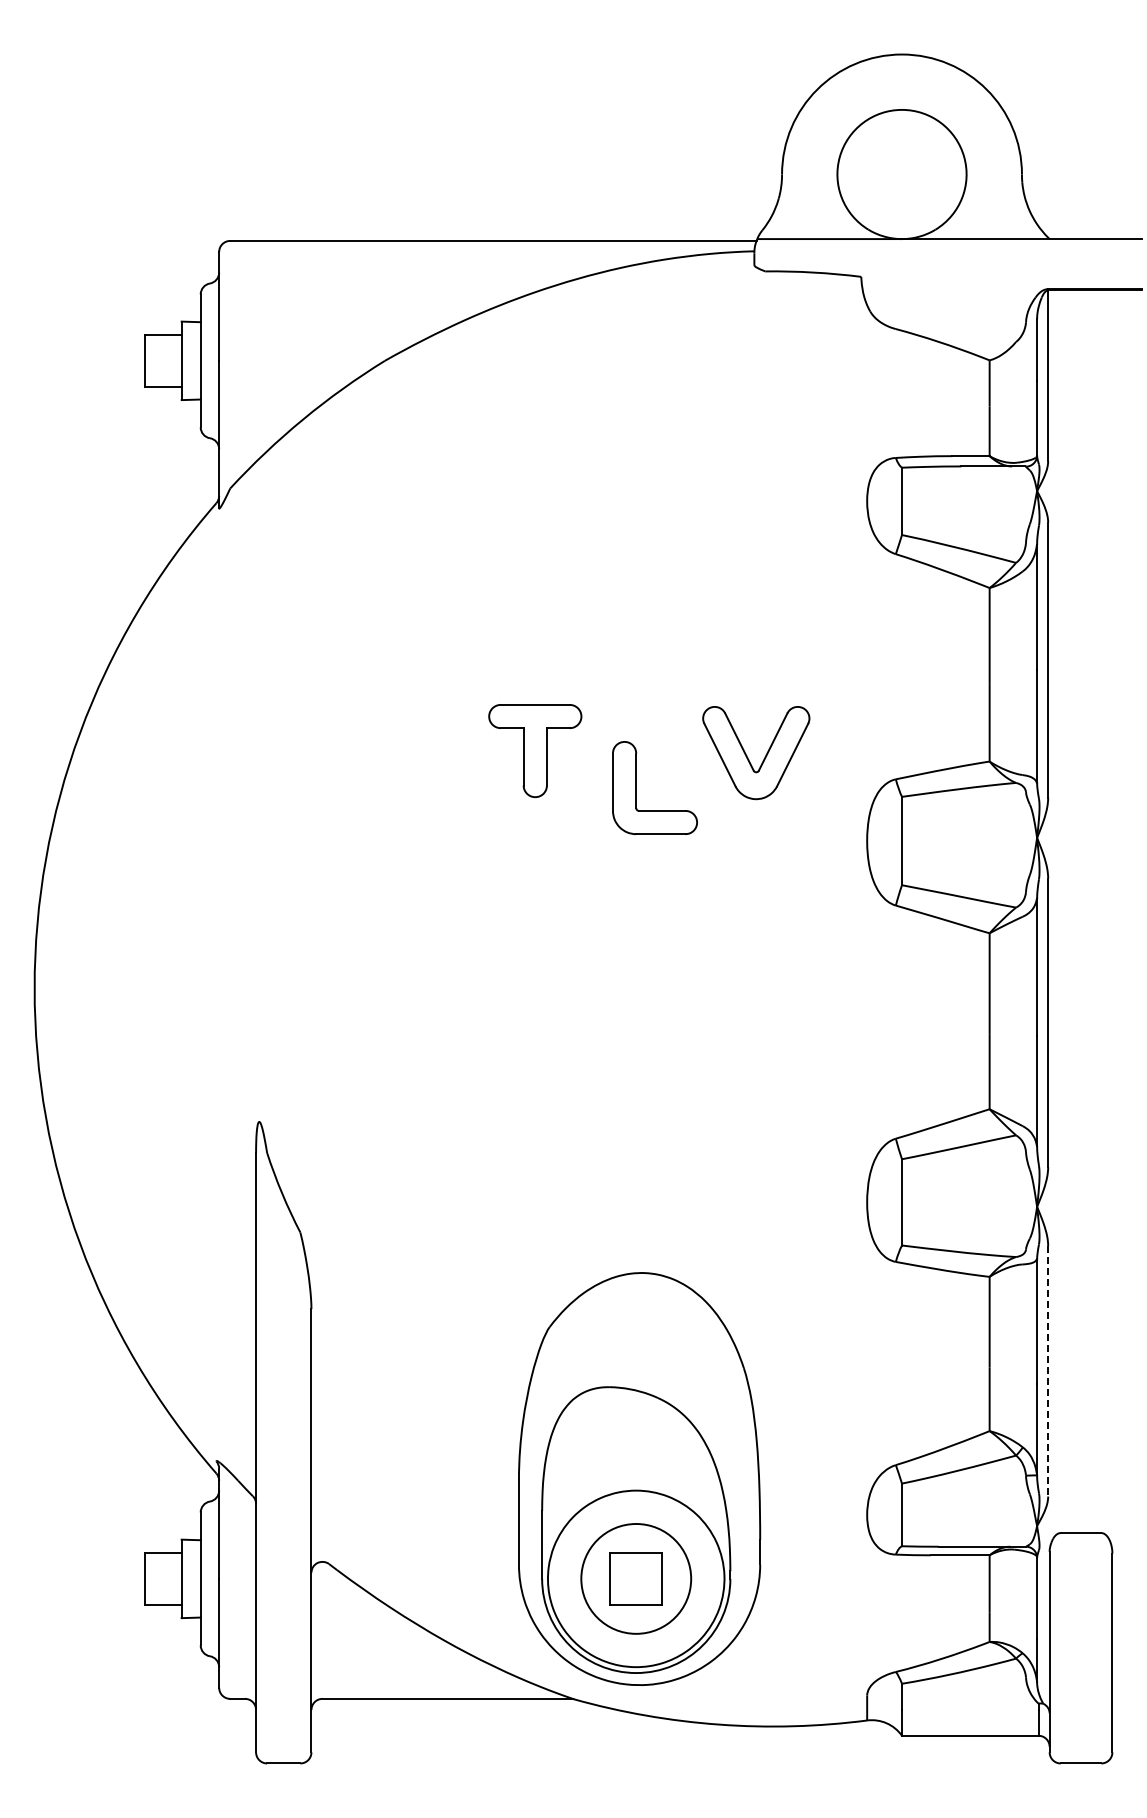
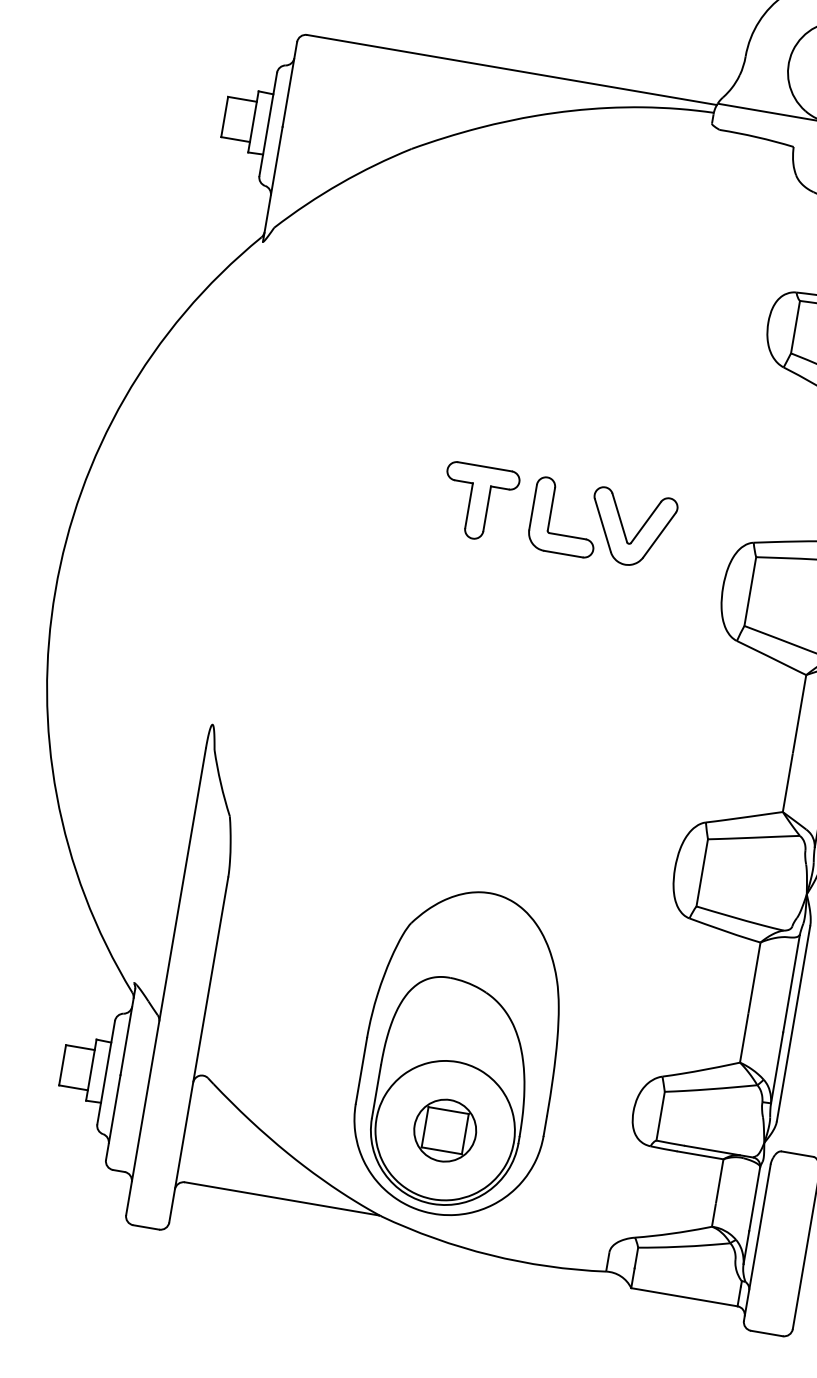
part: (535, 751) -> (478, 503), moved
part: (764, 756) -> (637, 532), moved
line: (1048, 1371) -> (793, 1024), dashed -> solid
circle: (636, 1578) -> (445, 1130), size x0.71

